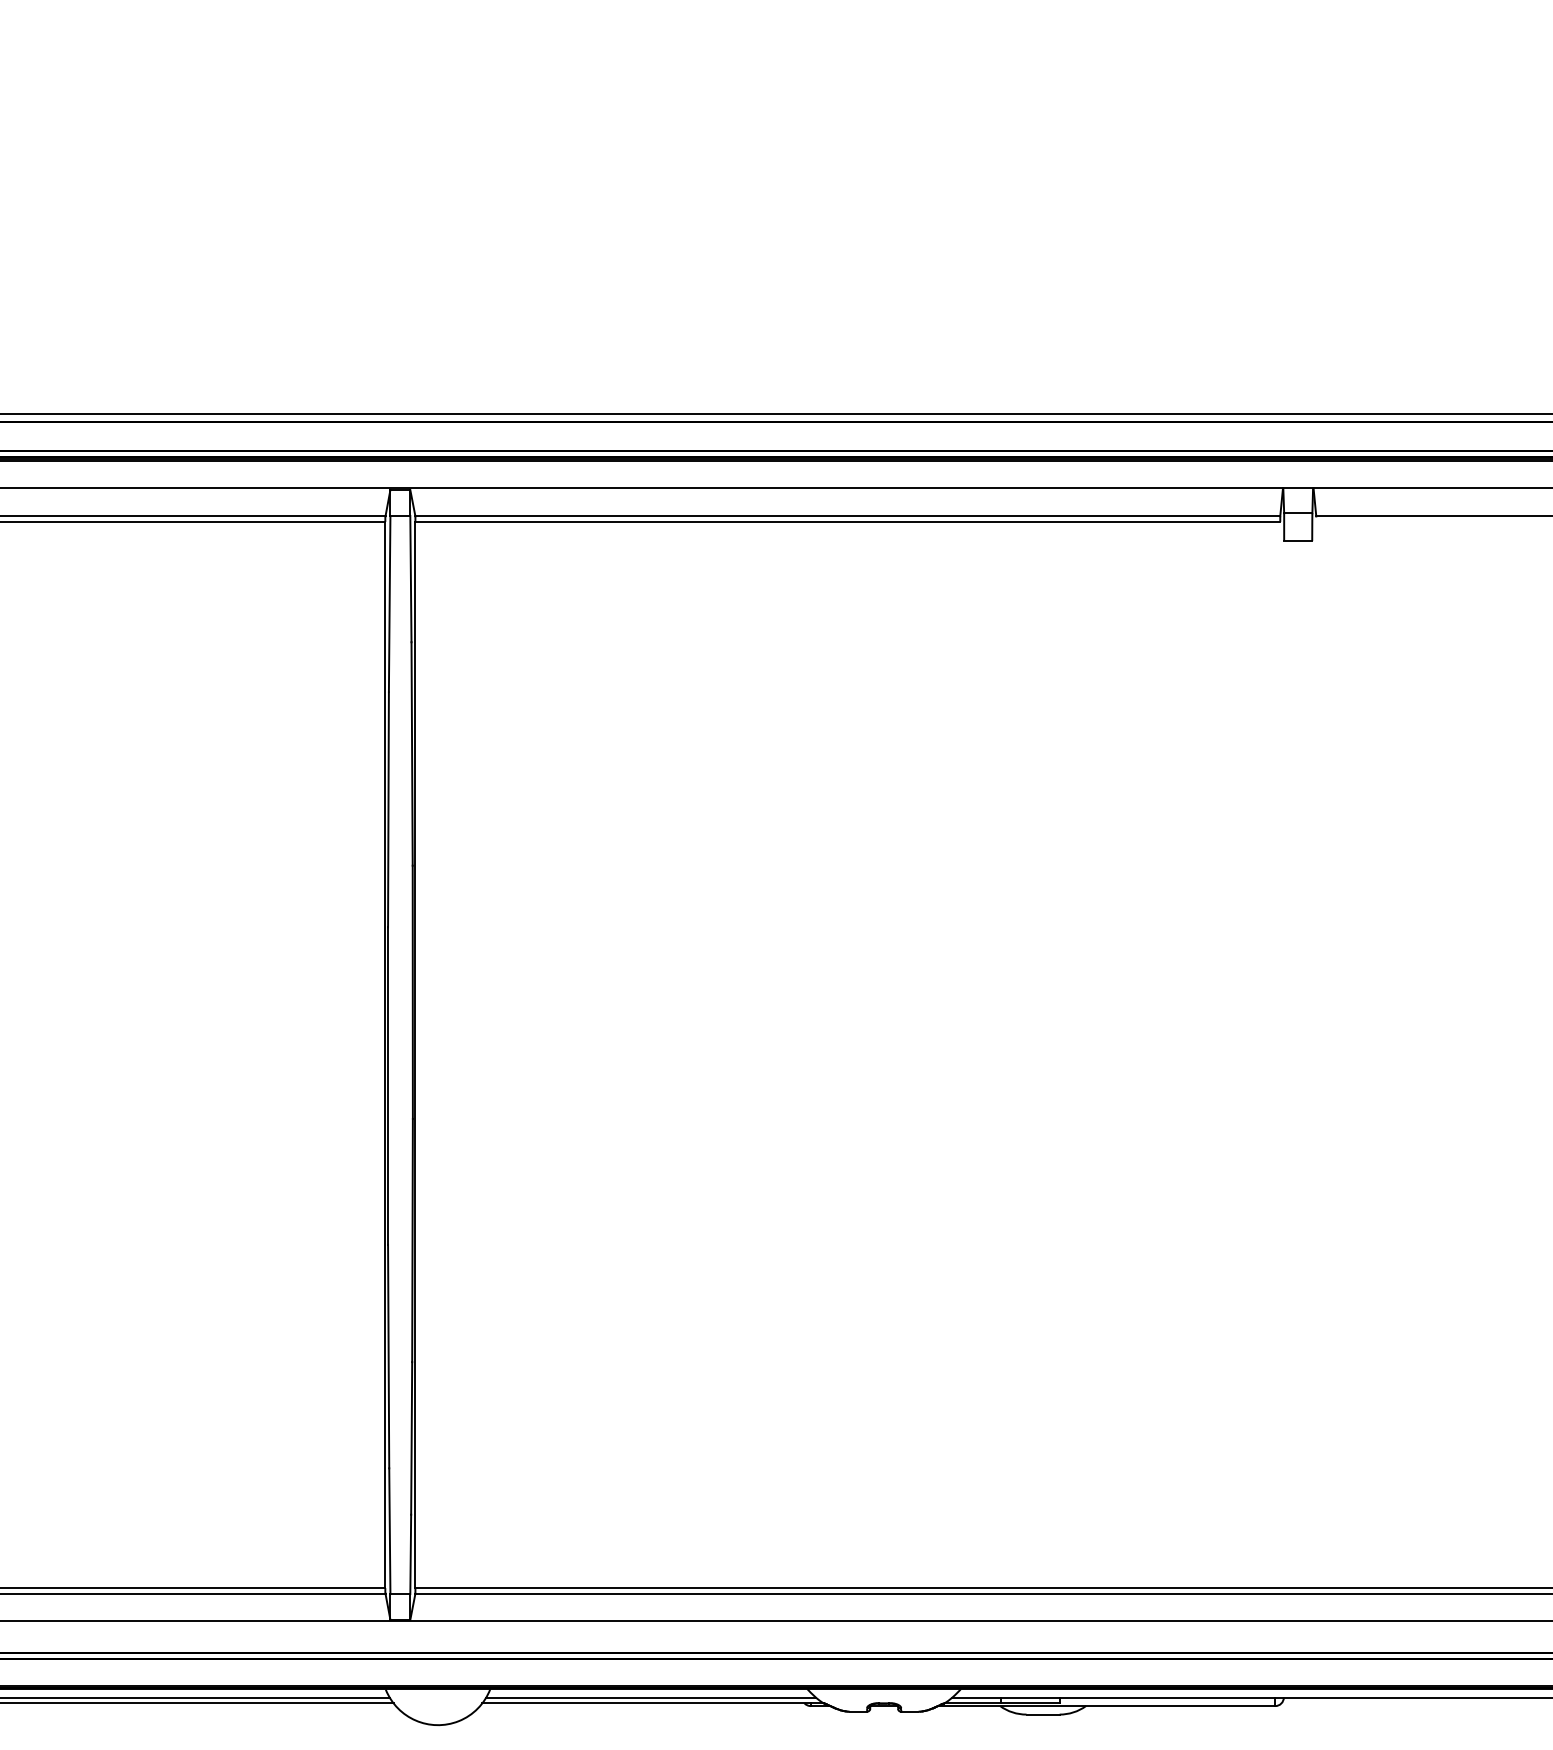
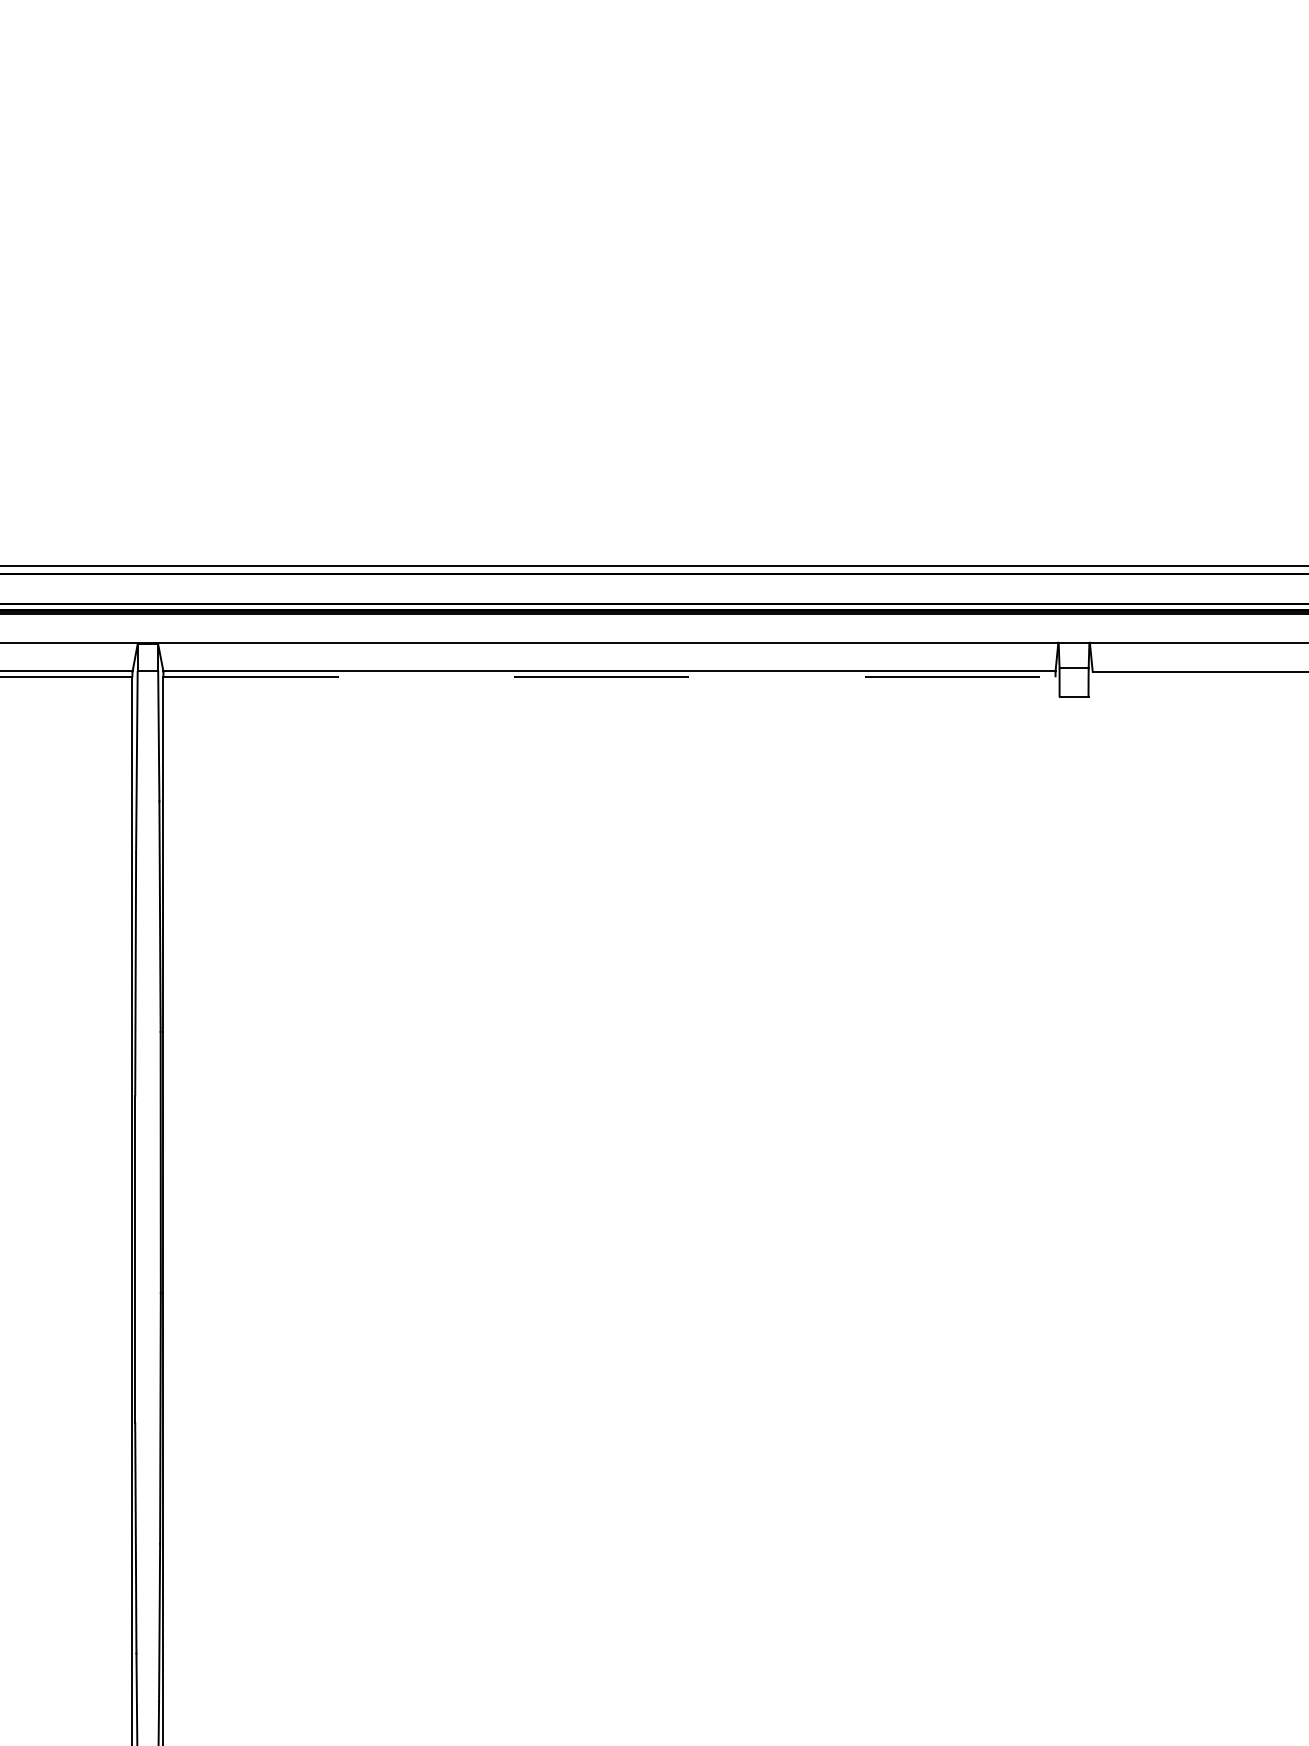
line: (848, 521) -> (610, 676), solid -> dashed

